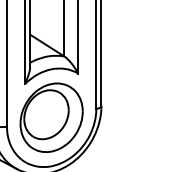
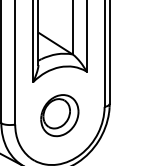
part: (51, 117) -> (59, 115), size x0.6

